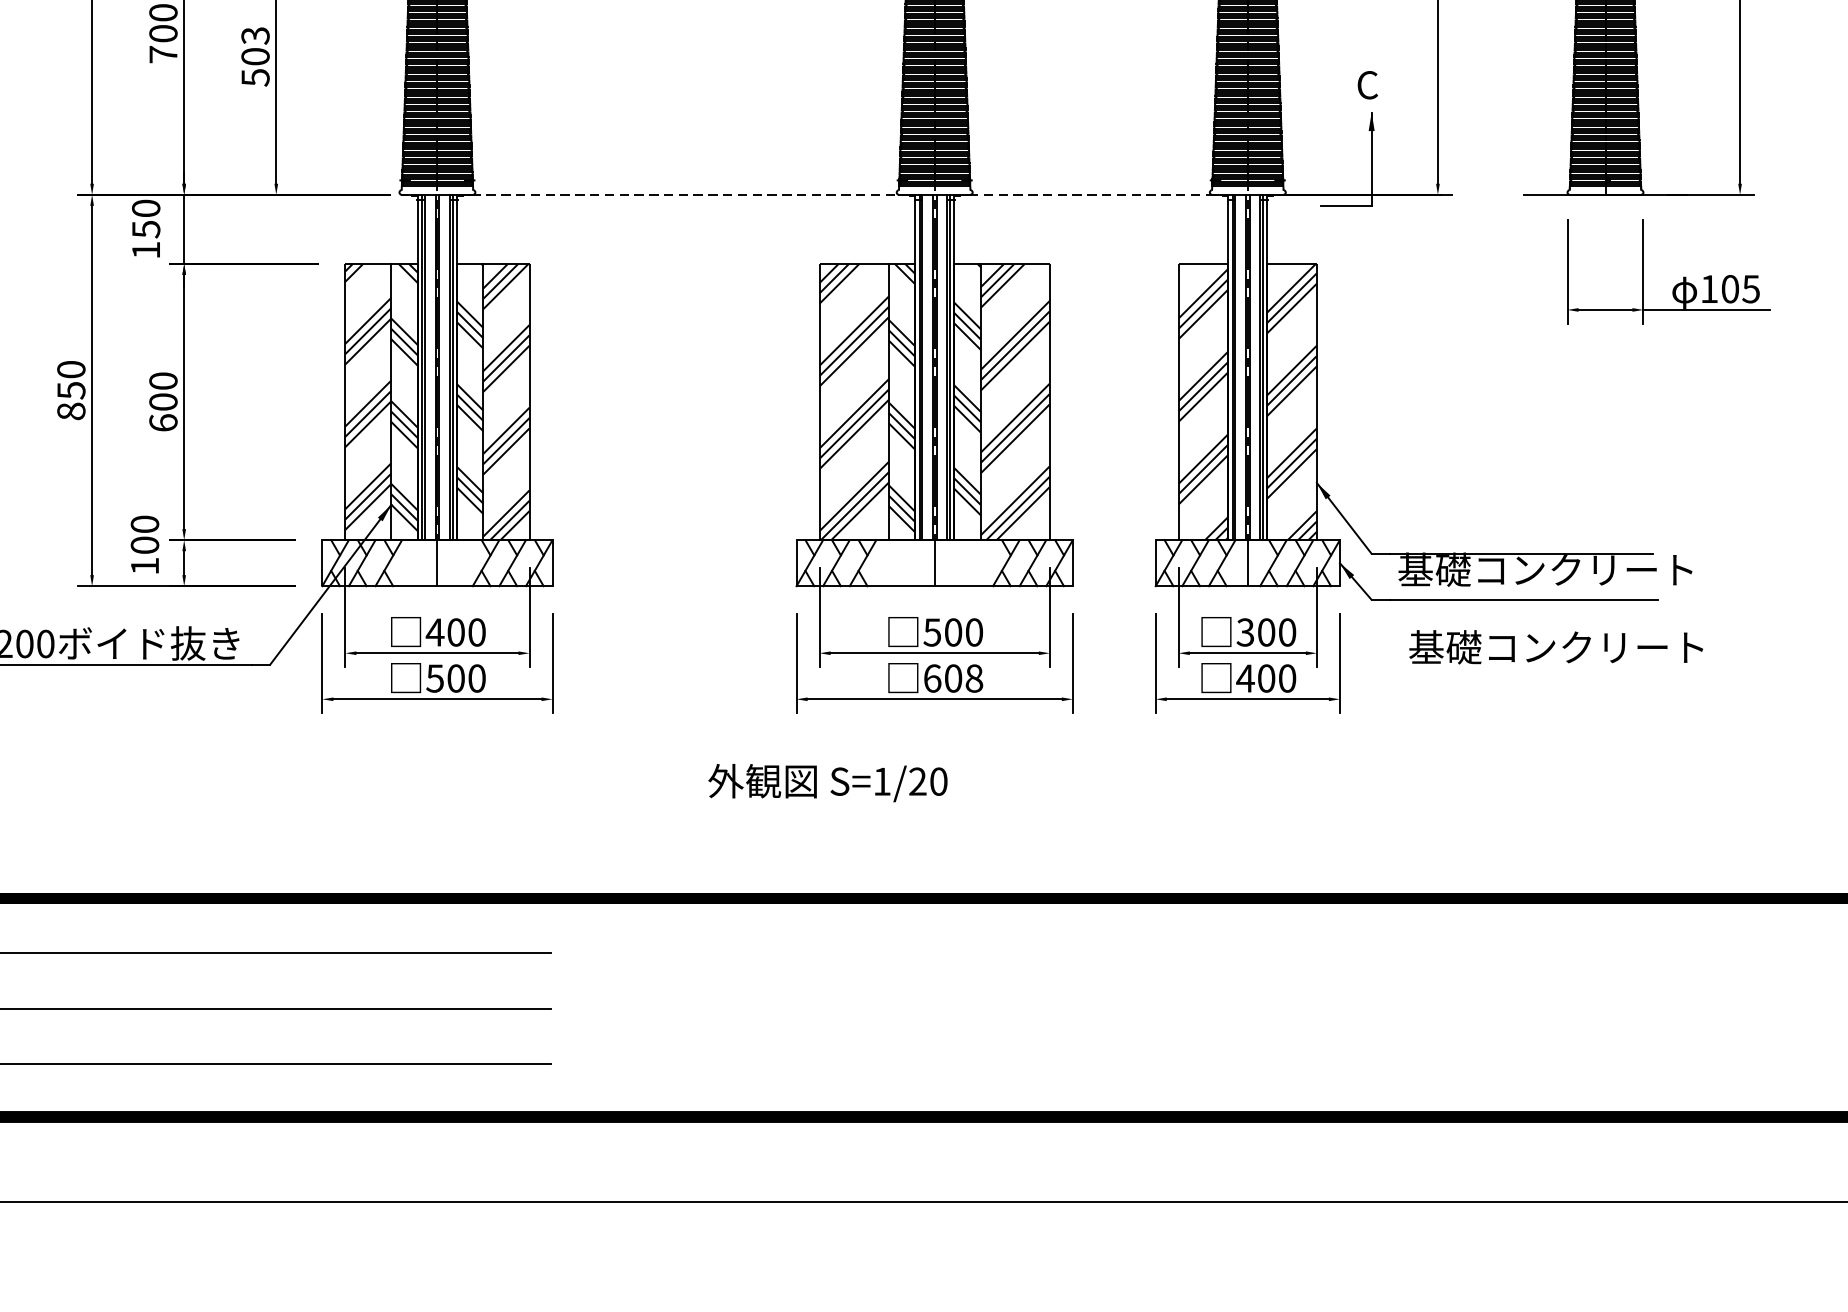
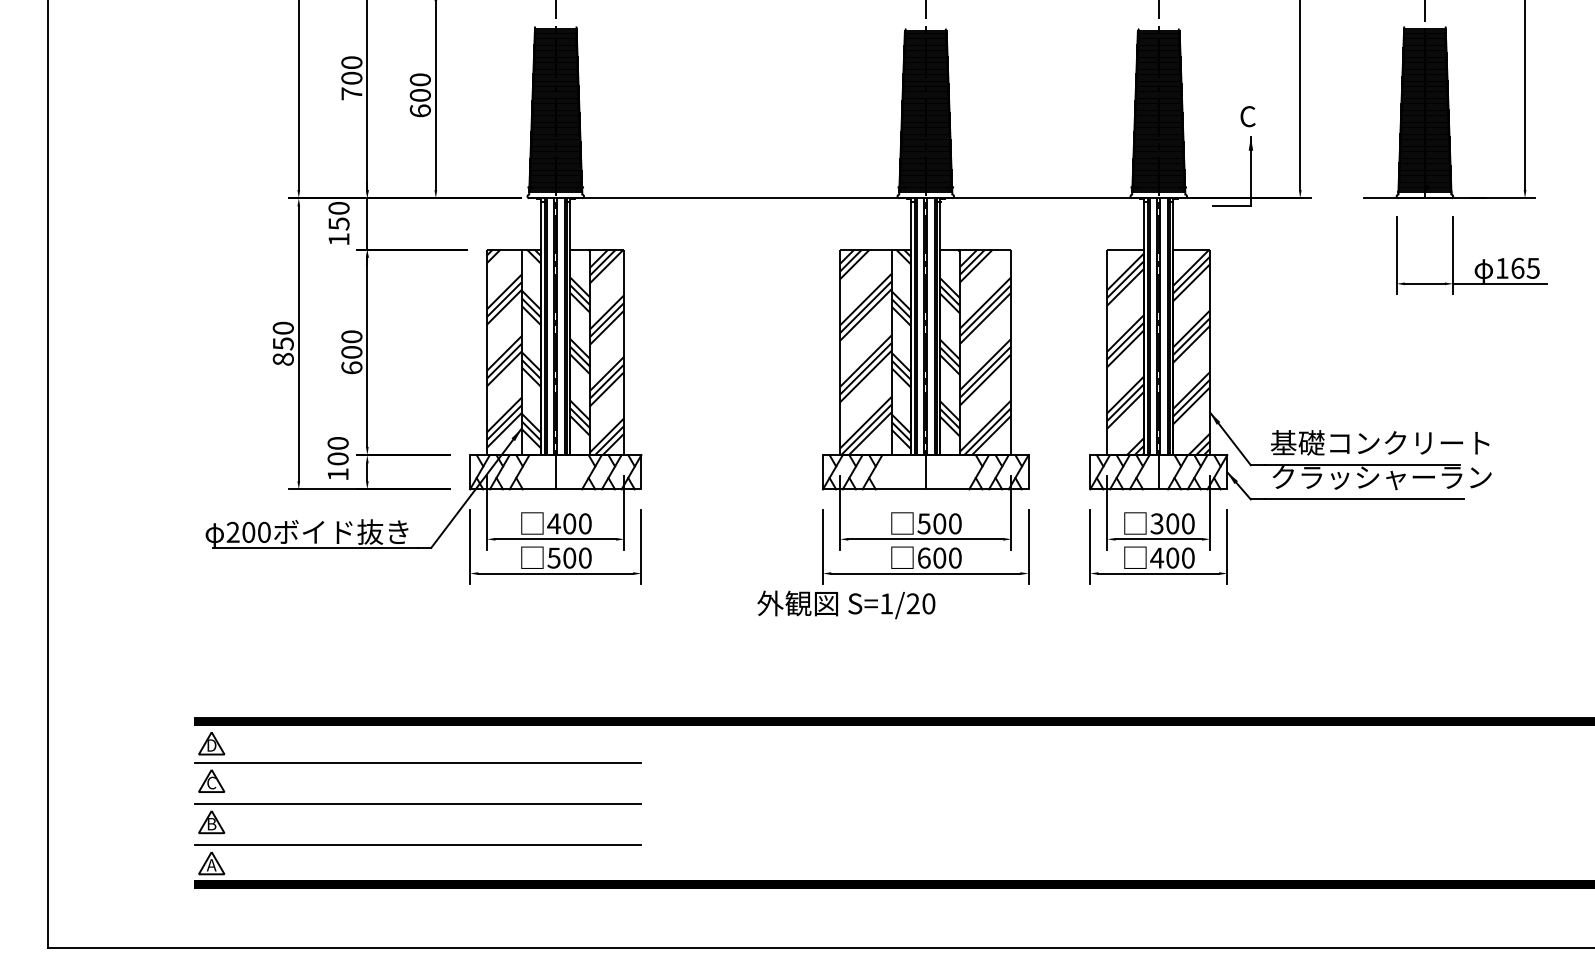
text: (254, 56) -> (419, 95), 503 -> 600
line: (685, 195) -> (740, 198), dashed -> solid
line: (1091, 195) -> (1042, 198), dashed -> solid
text: (1729, 287) -> (1517, 267), 105 -> 165
text: (1547, 571) -> (1381, 478), 基礎コンクリート -> クラッシャーラン
text: (1556, 646) -> (1380, 442), moved
text: (974, 679) -> (955, 558), 608 -> 600
text: (828, 782) -> (846, 604), moved

